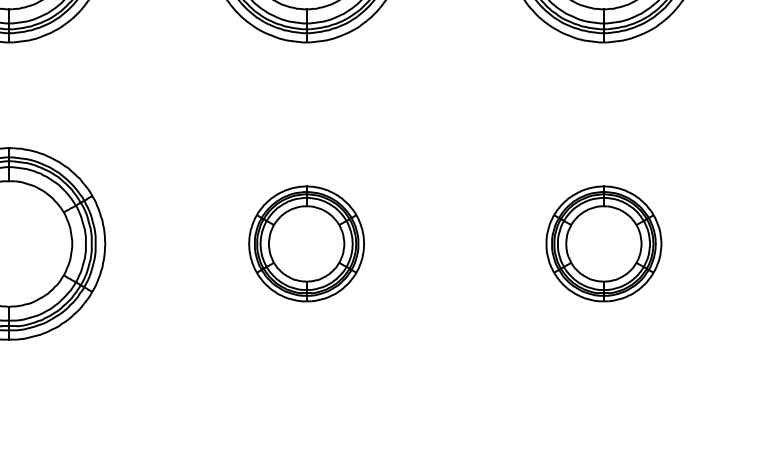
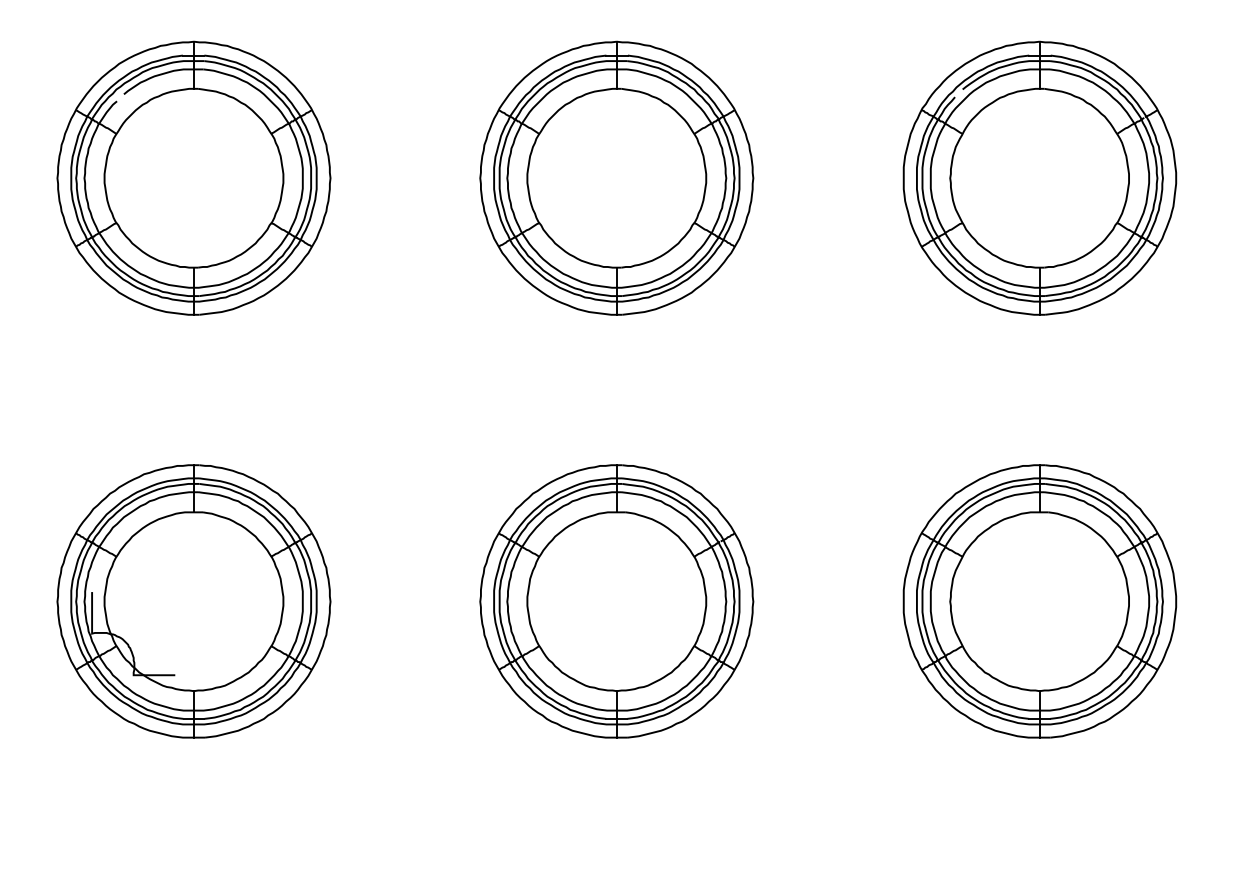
part: (306, 243) -> (616, 601), size x1.67
part: (603, 243) -> (1039, 601), size x1.67

